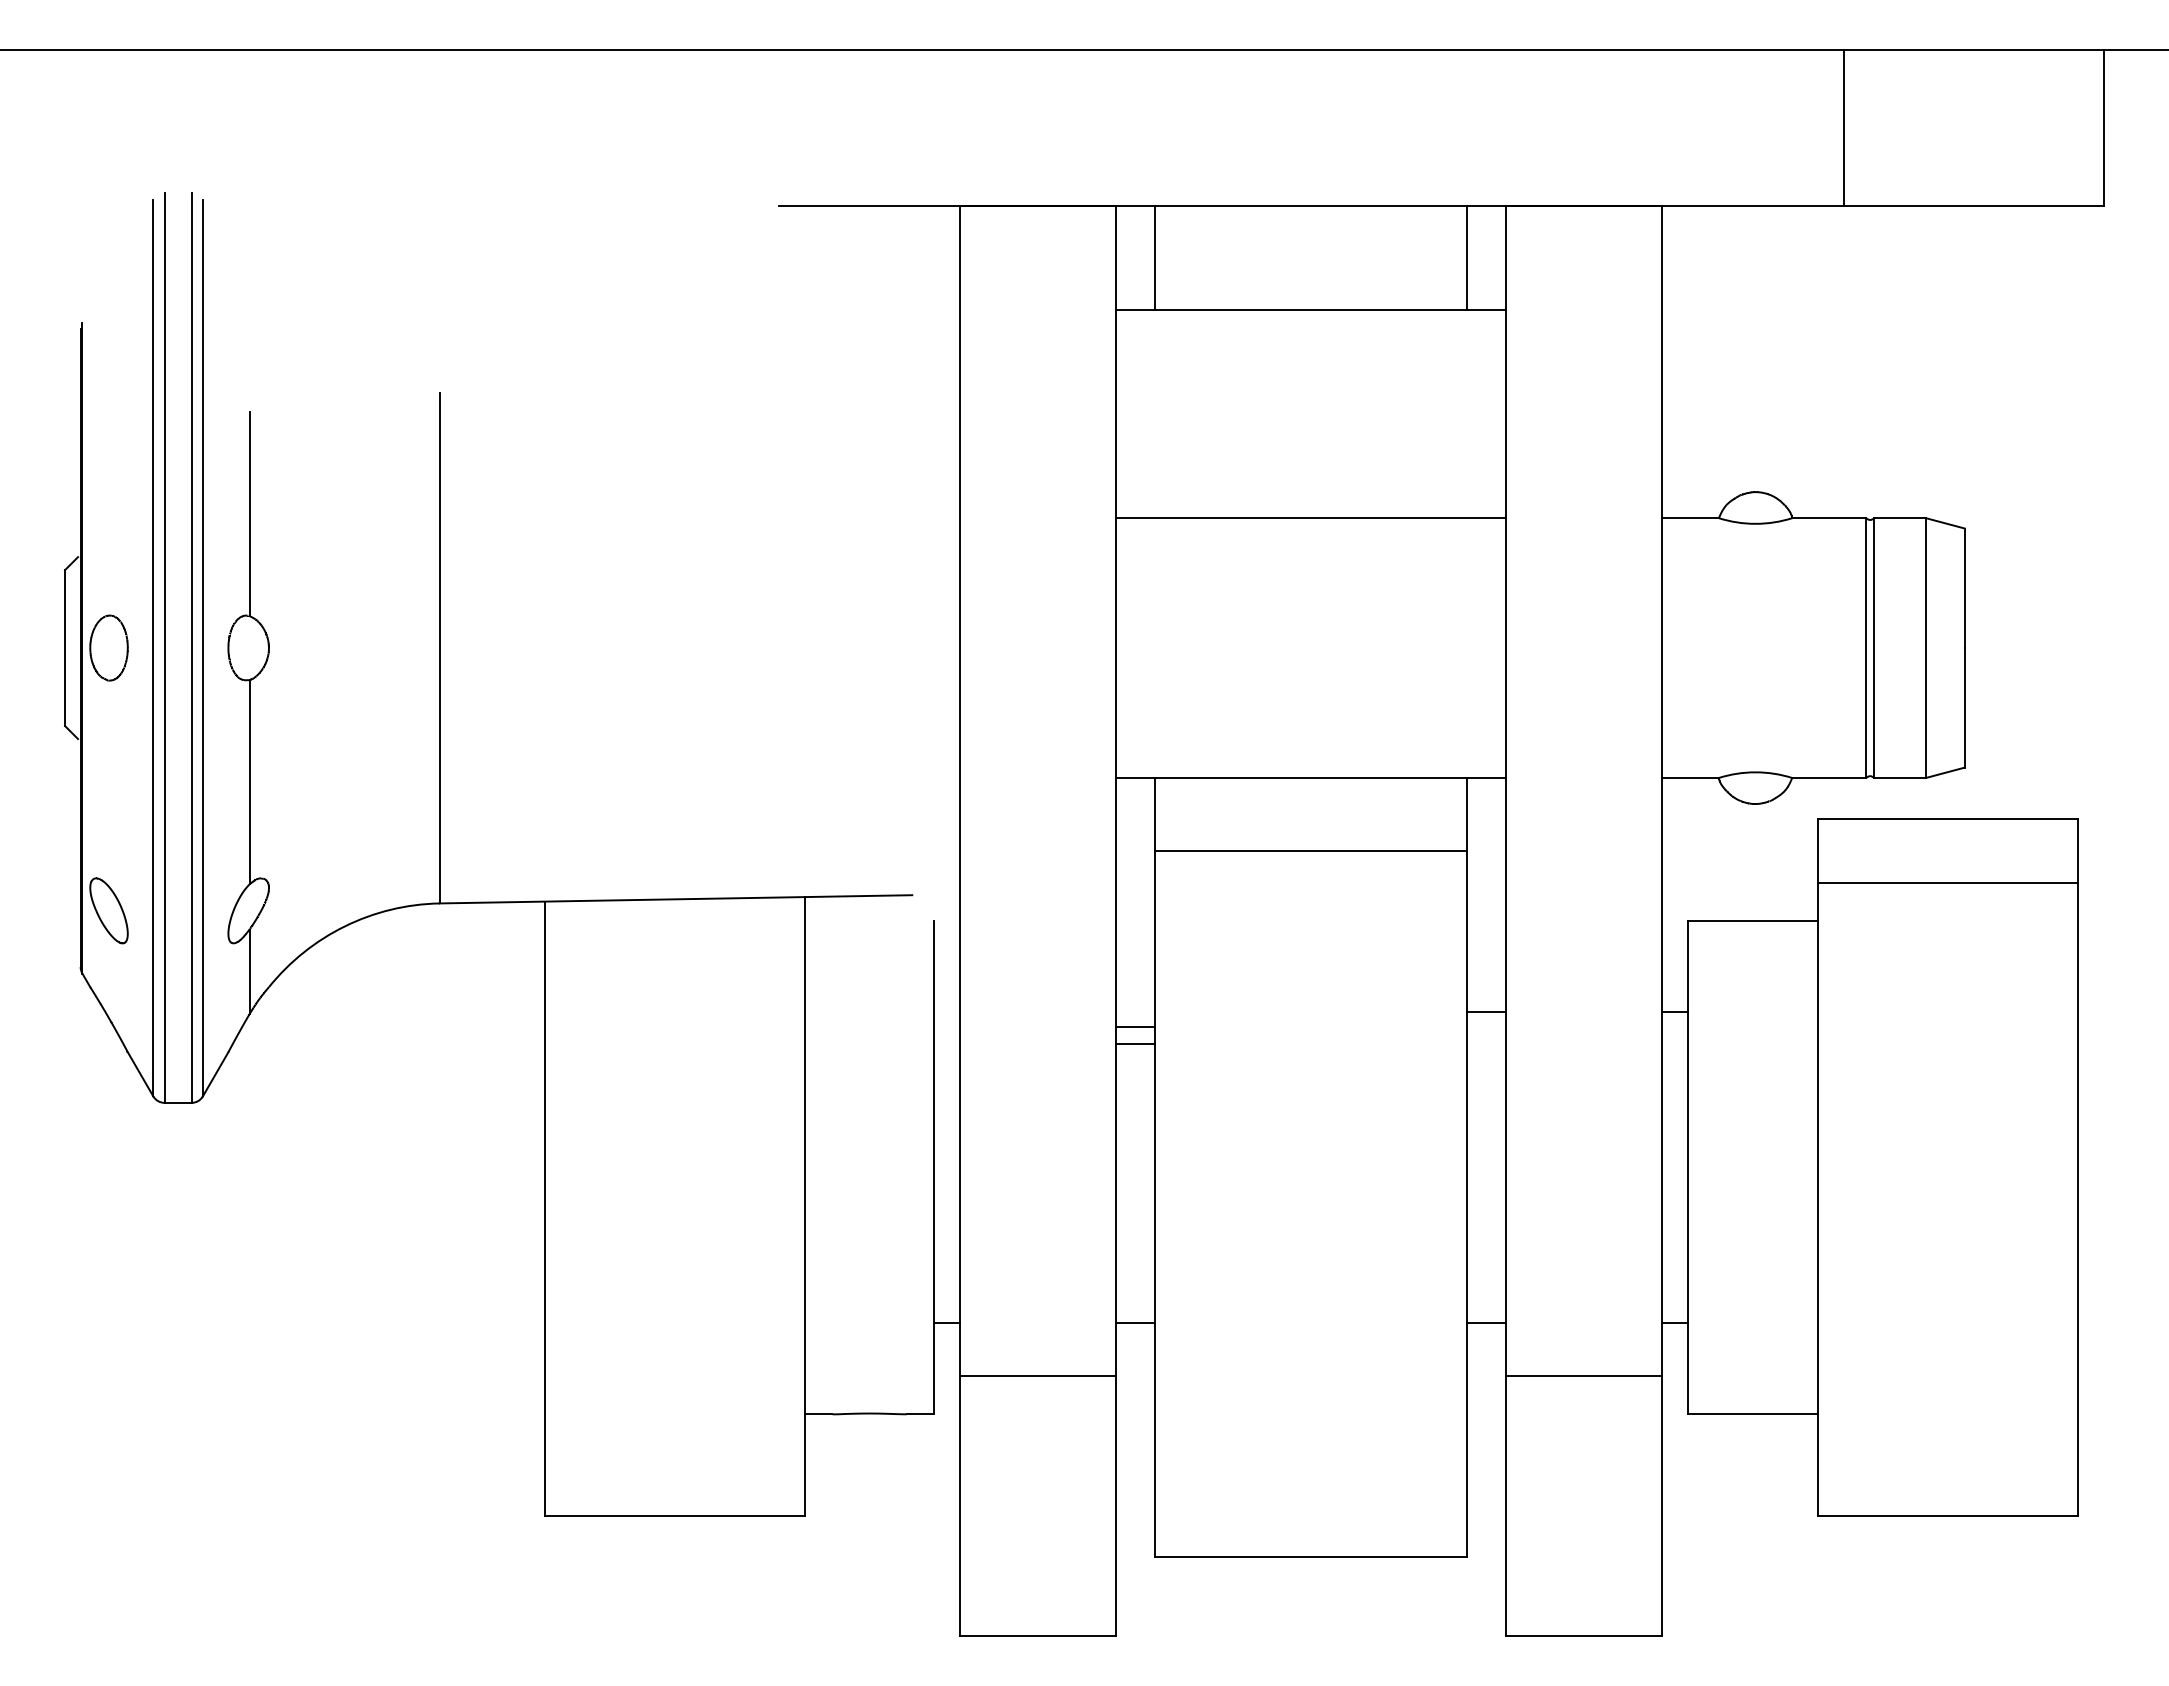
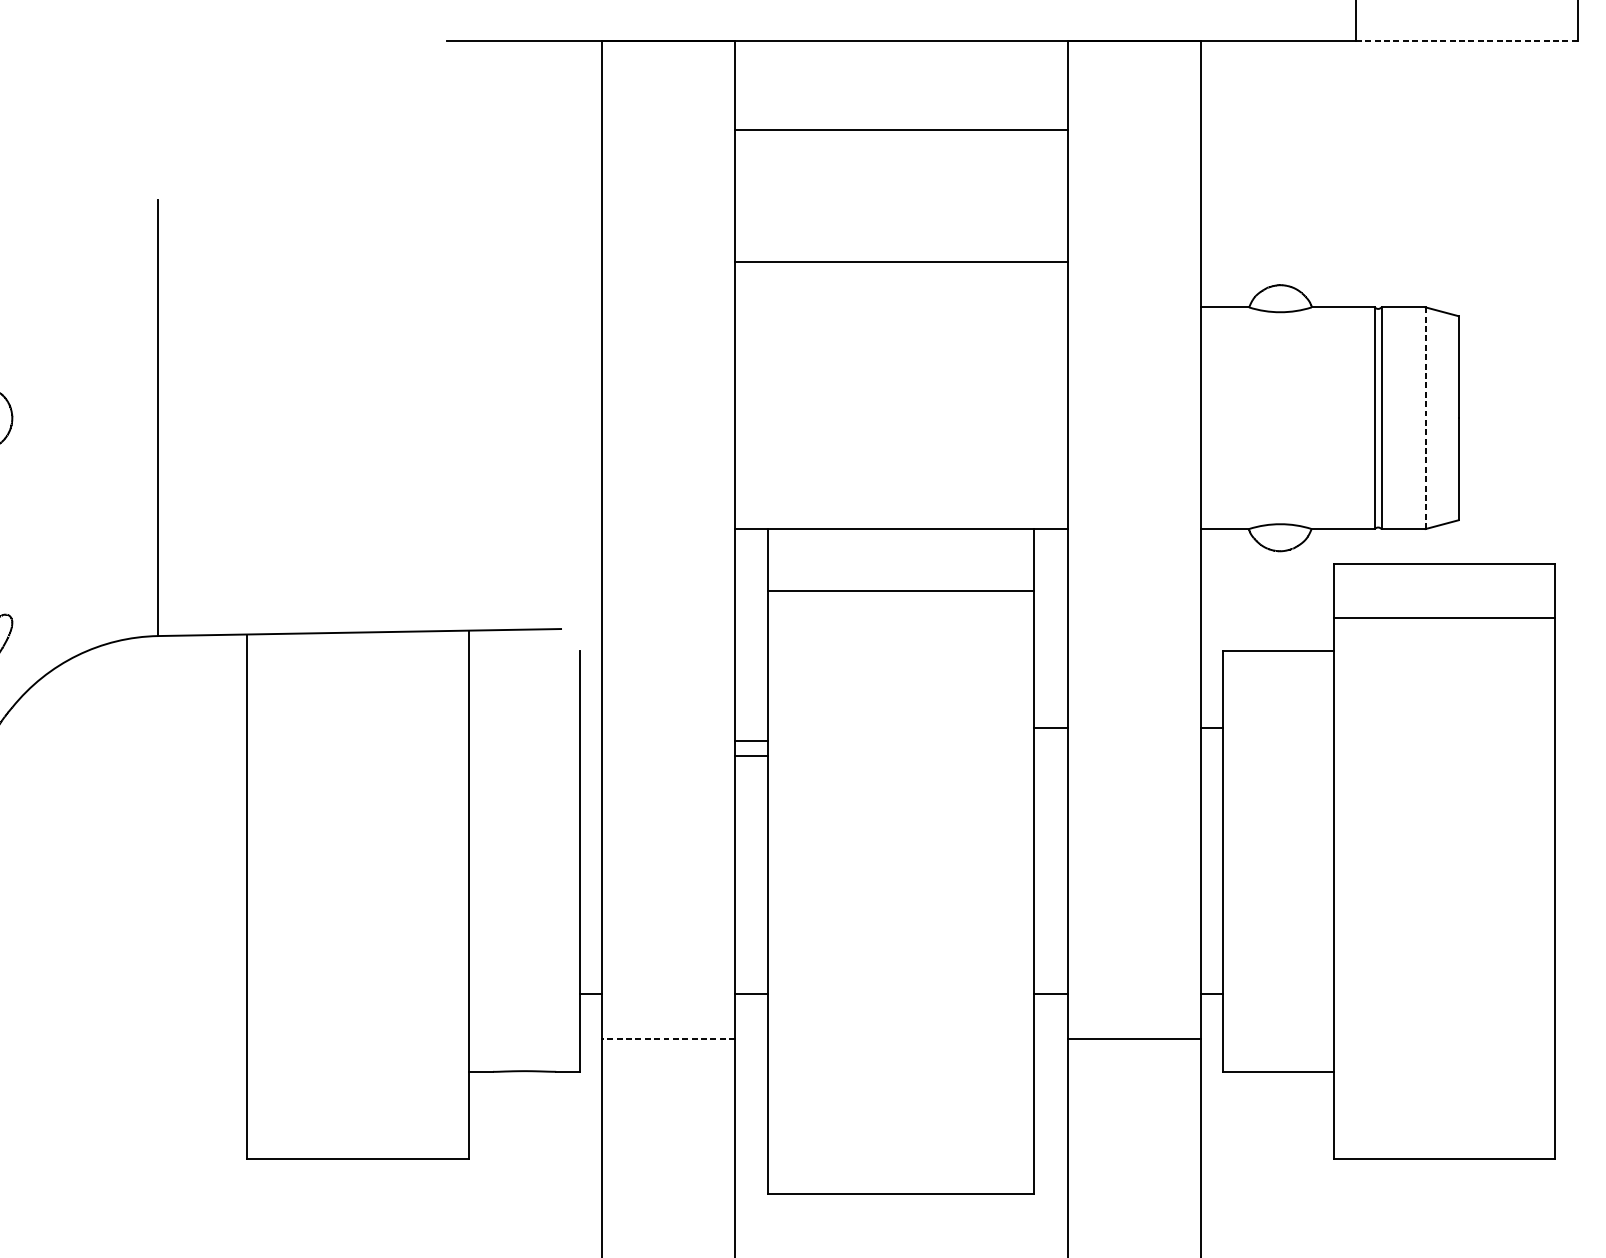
line: (1973, 206) -> (1466, 41), solid -> dashed
line: (1155, 258) -> (768, 85), removed
line: (1467, 258) -> (1034, 85), removed
line: (1311, 518) -> (901, 262), moved
line: (1925, 648) -> (1425, 418), solid -> dashed
line: (1038, 1375) -> (668, 1038), solid -> dashed

